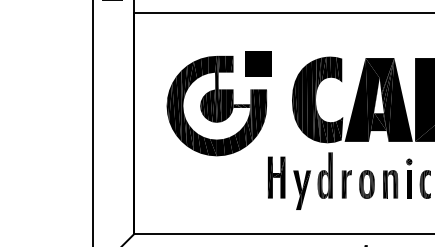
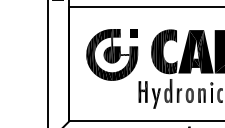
part: (258, 64) -> (133, 33), size x0.62

